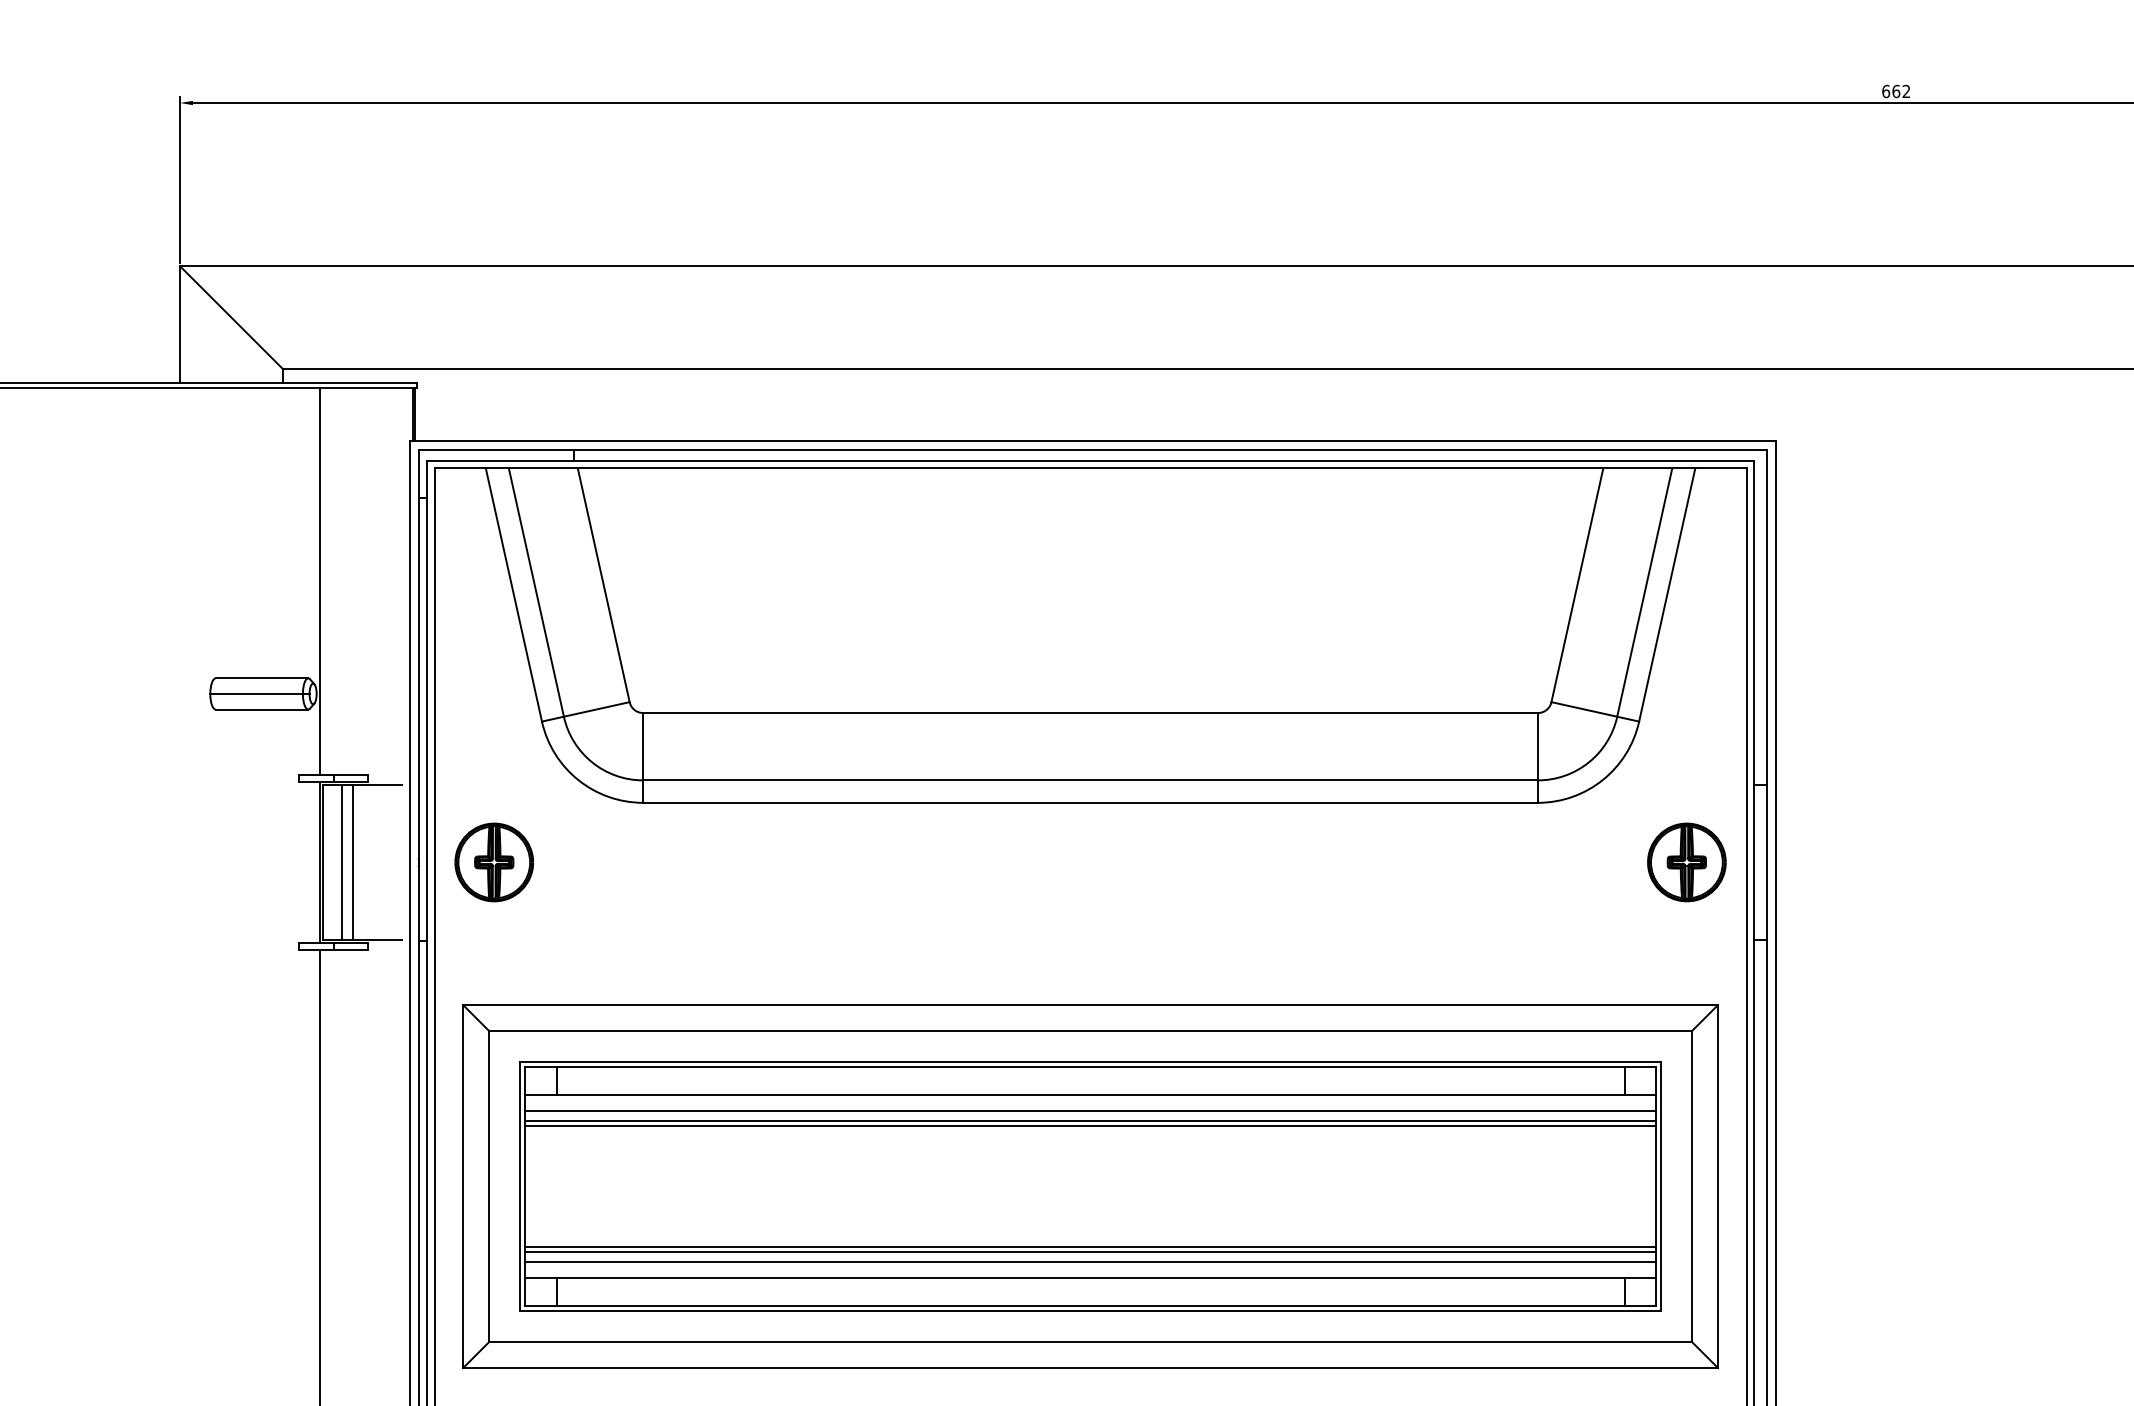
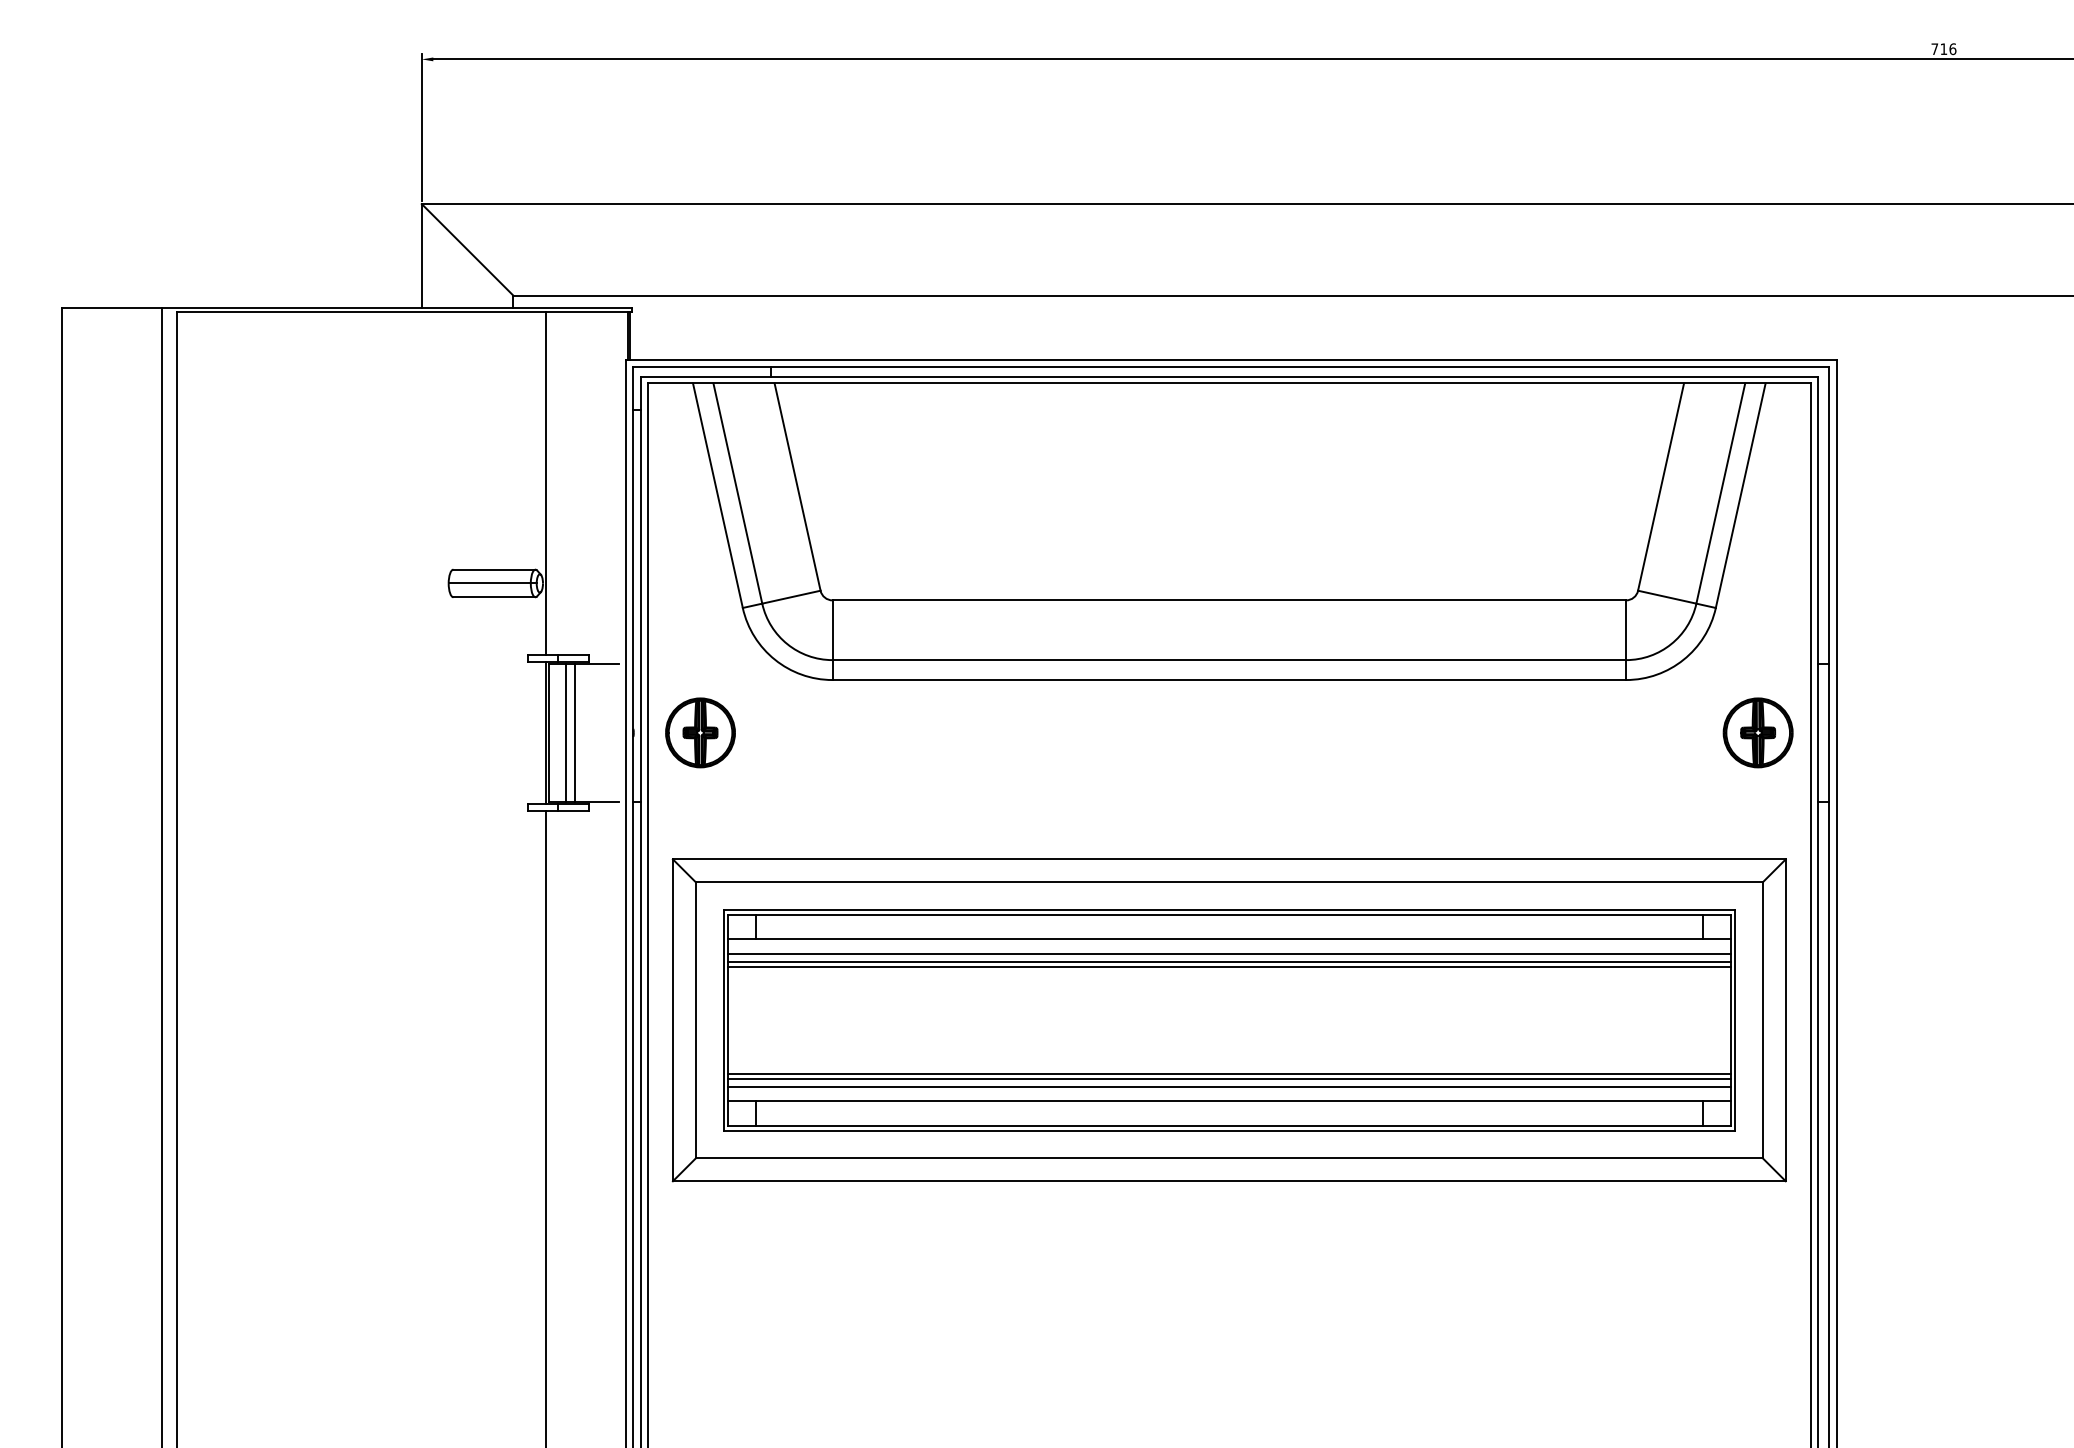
text: (1895, 91) -> (1943, 49), 662 -> 716

